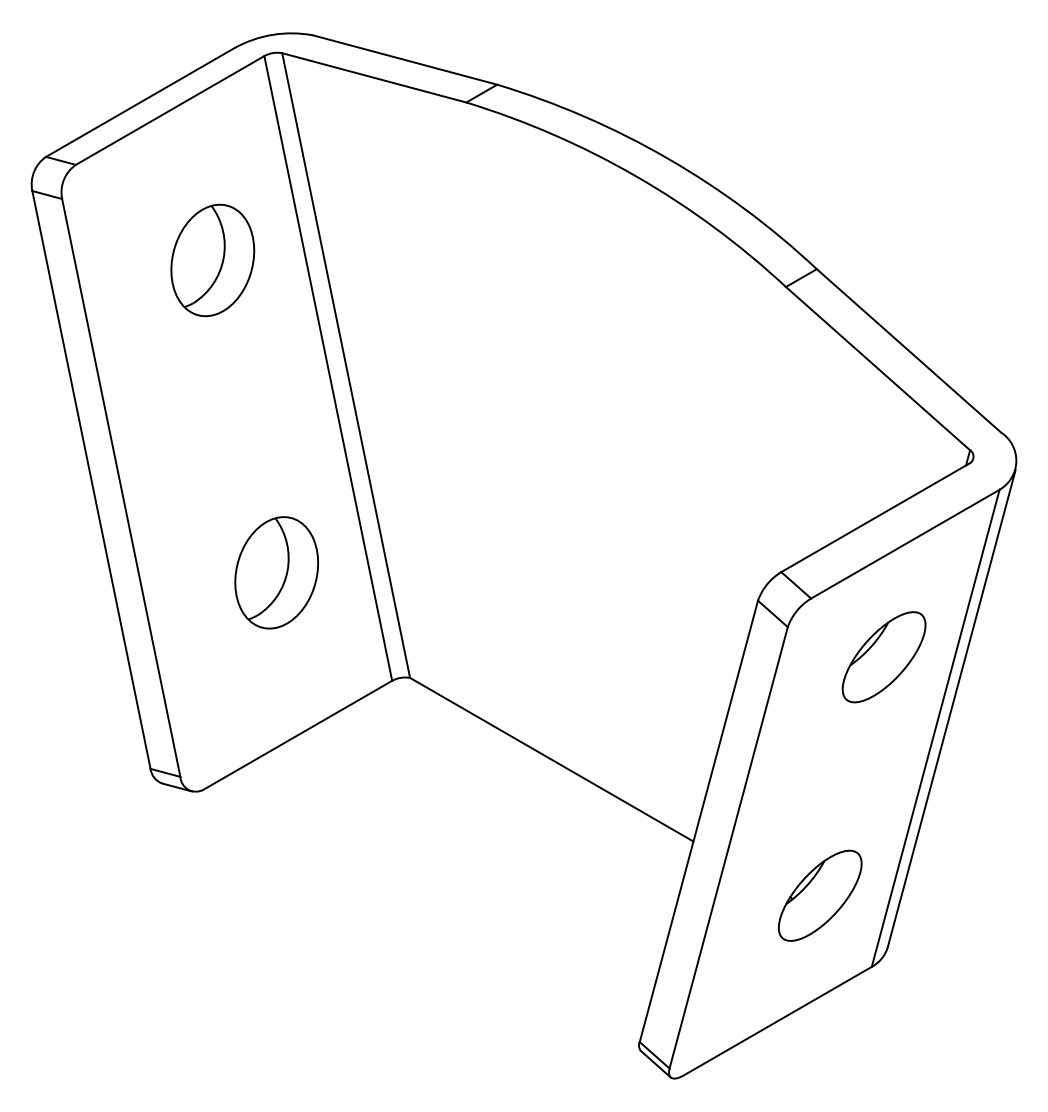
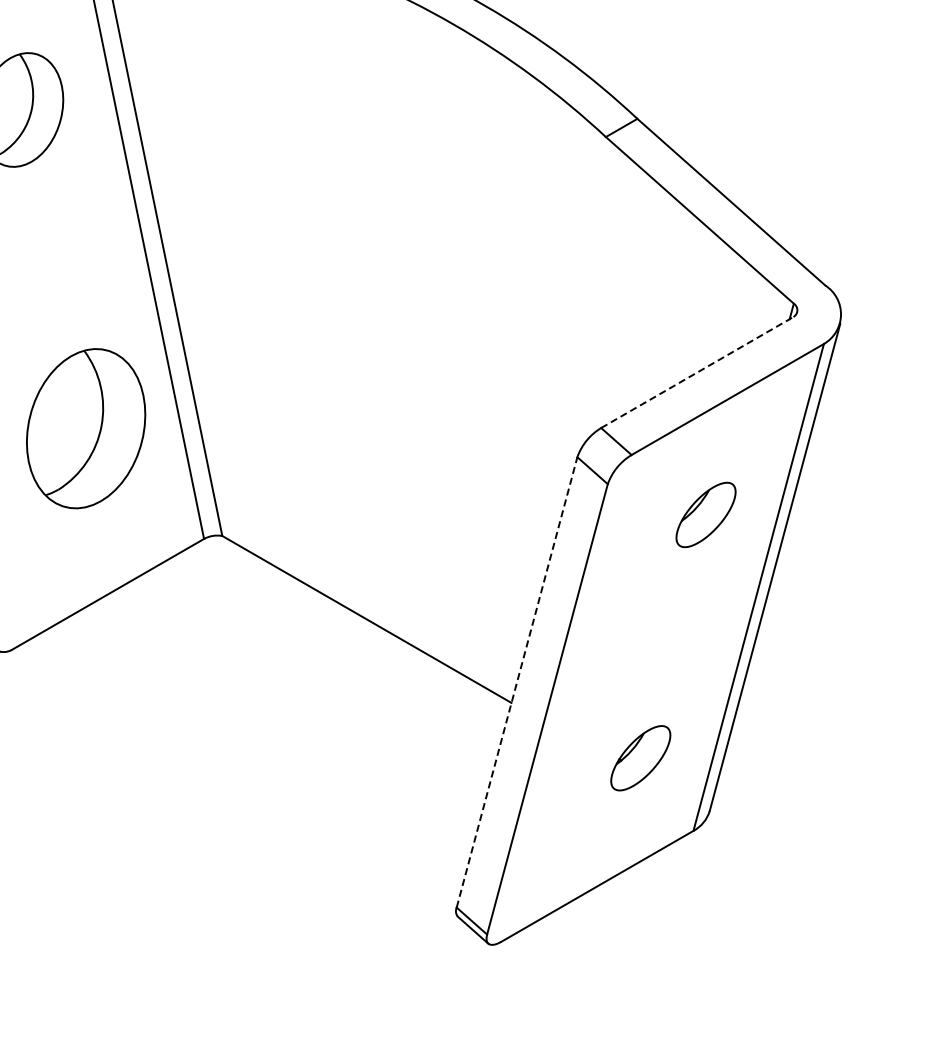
line: (875, 517) -> (697, 372), solid -> dashed
part: (276, 572) -> (86, 428), size x1.4
part: (883, 657) -> (705, 515), size x0.7
line: (699, 820) -> (517, 681), solid -> dashed
part: (819, 895) -> (640, 758), size x0.7

